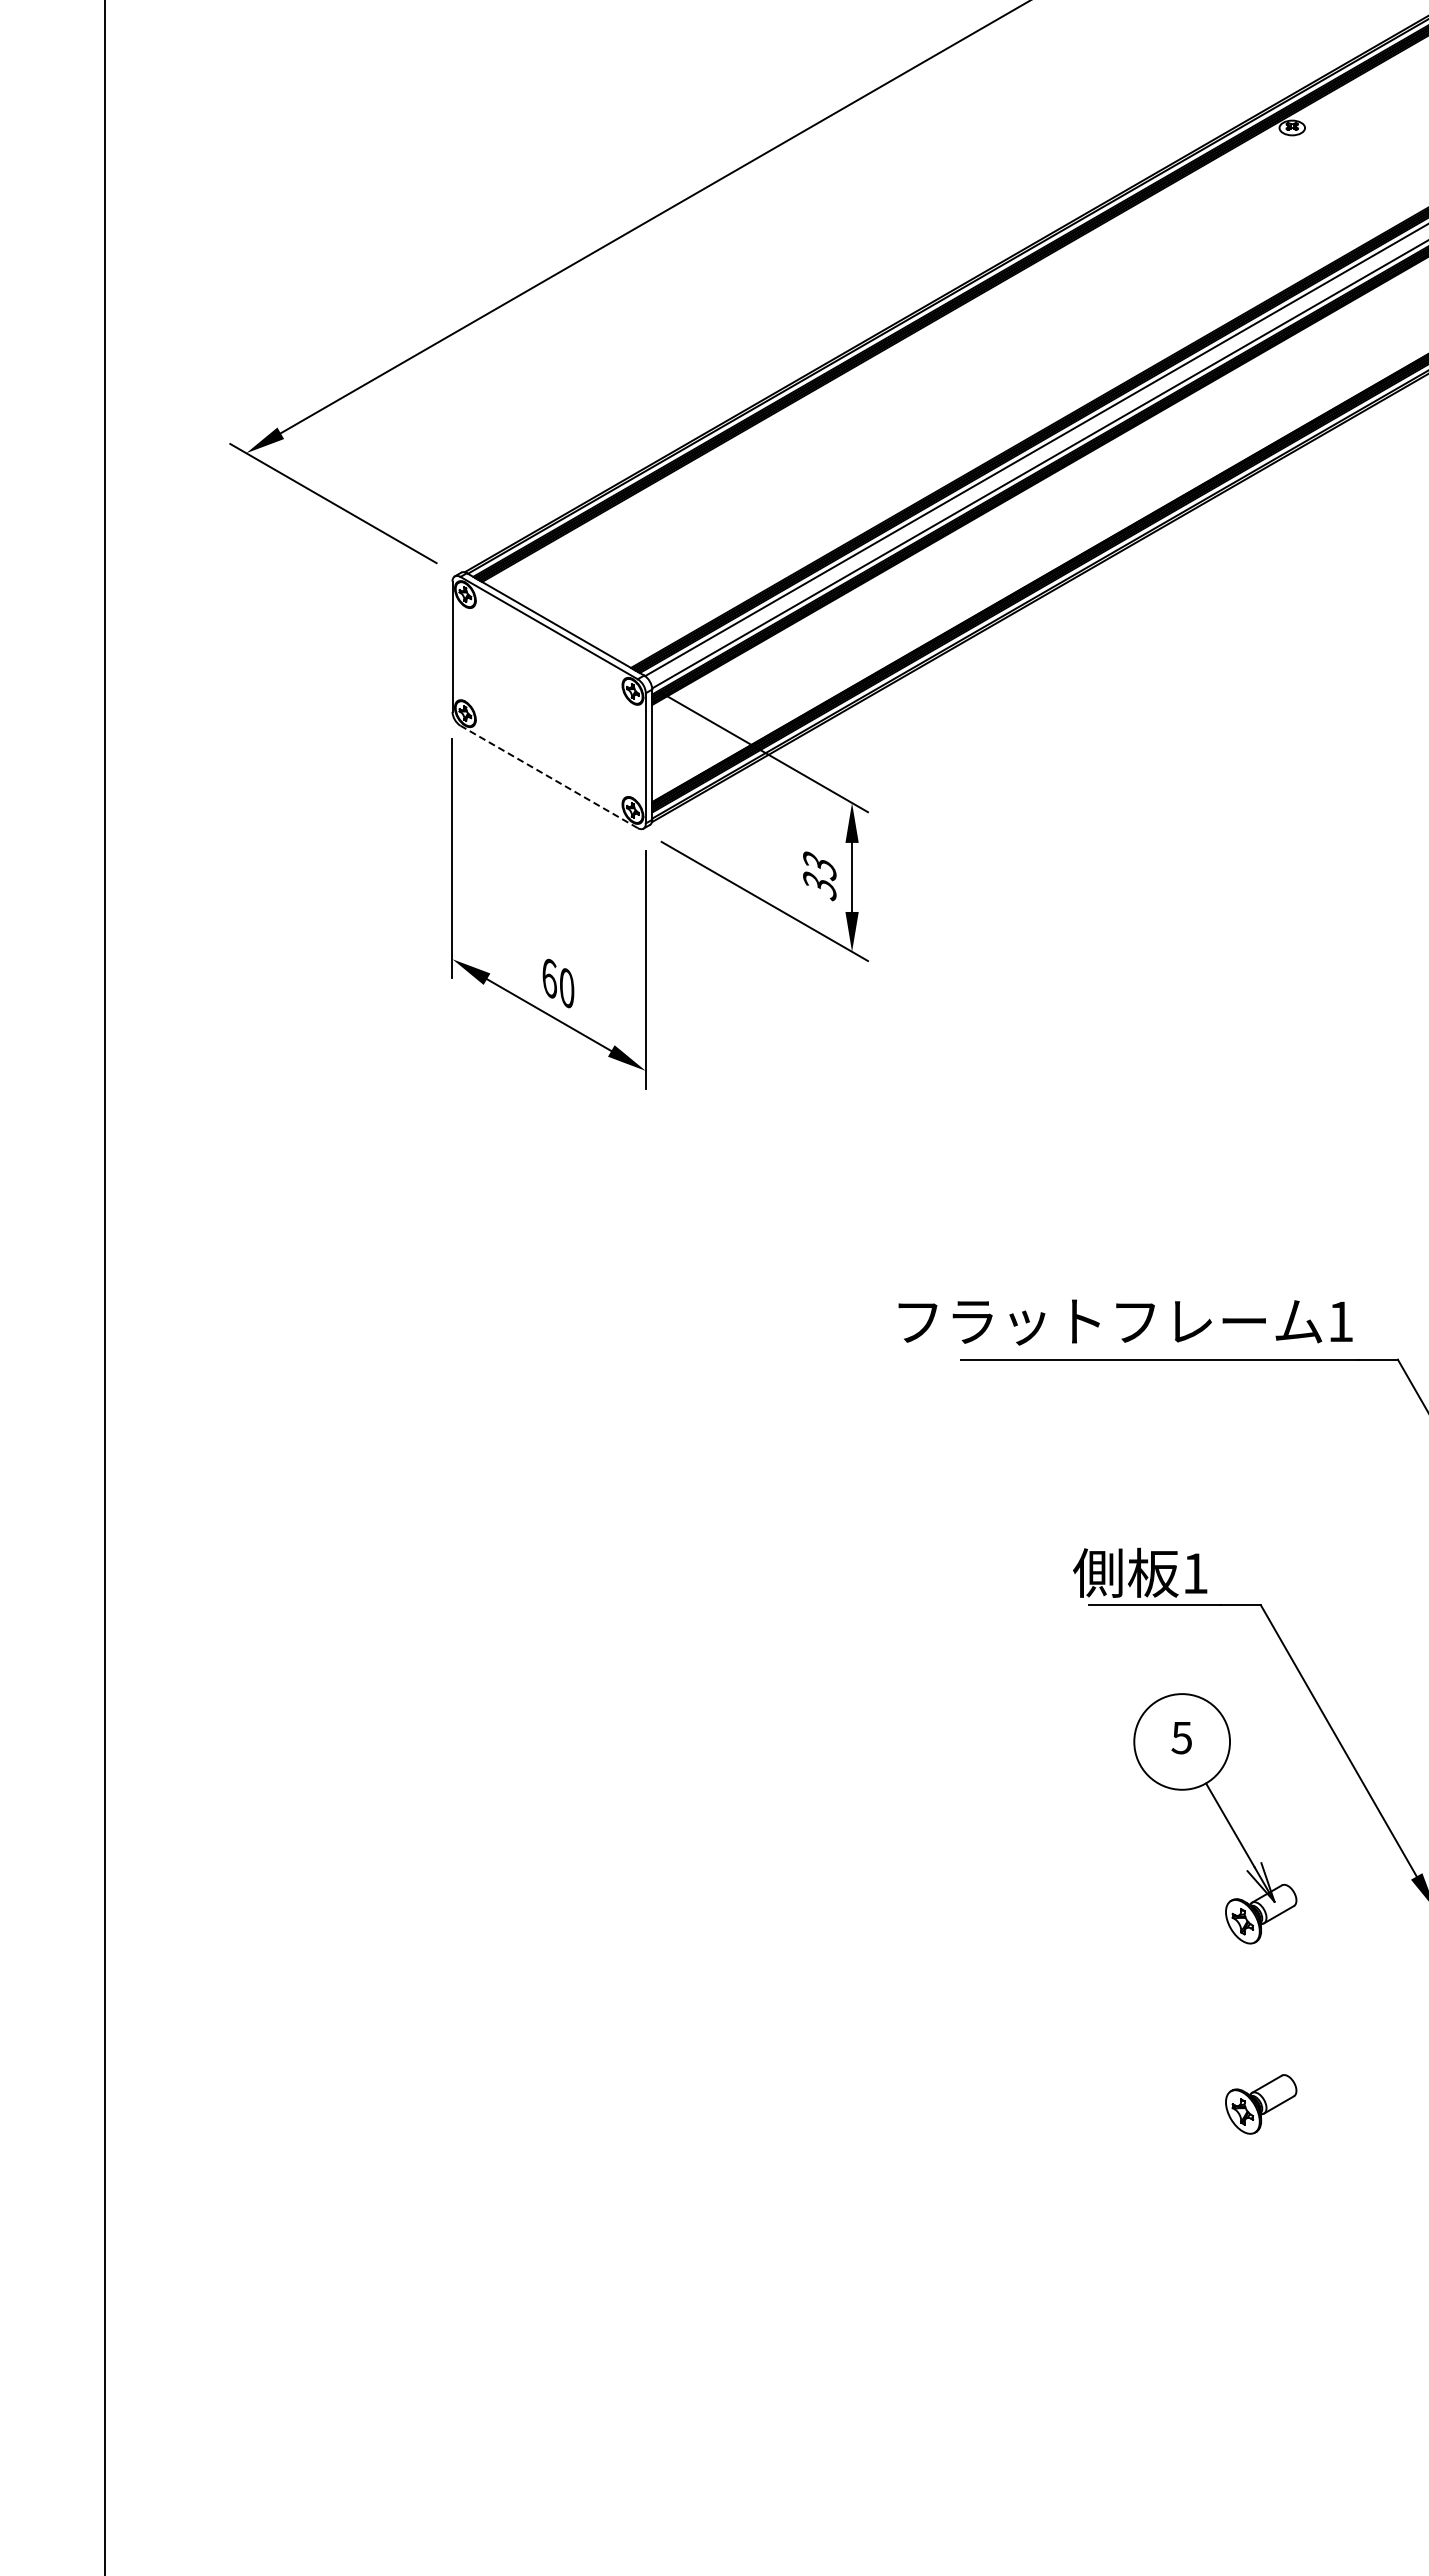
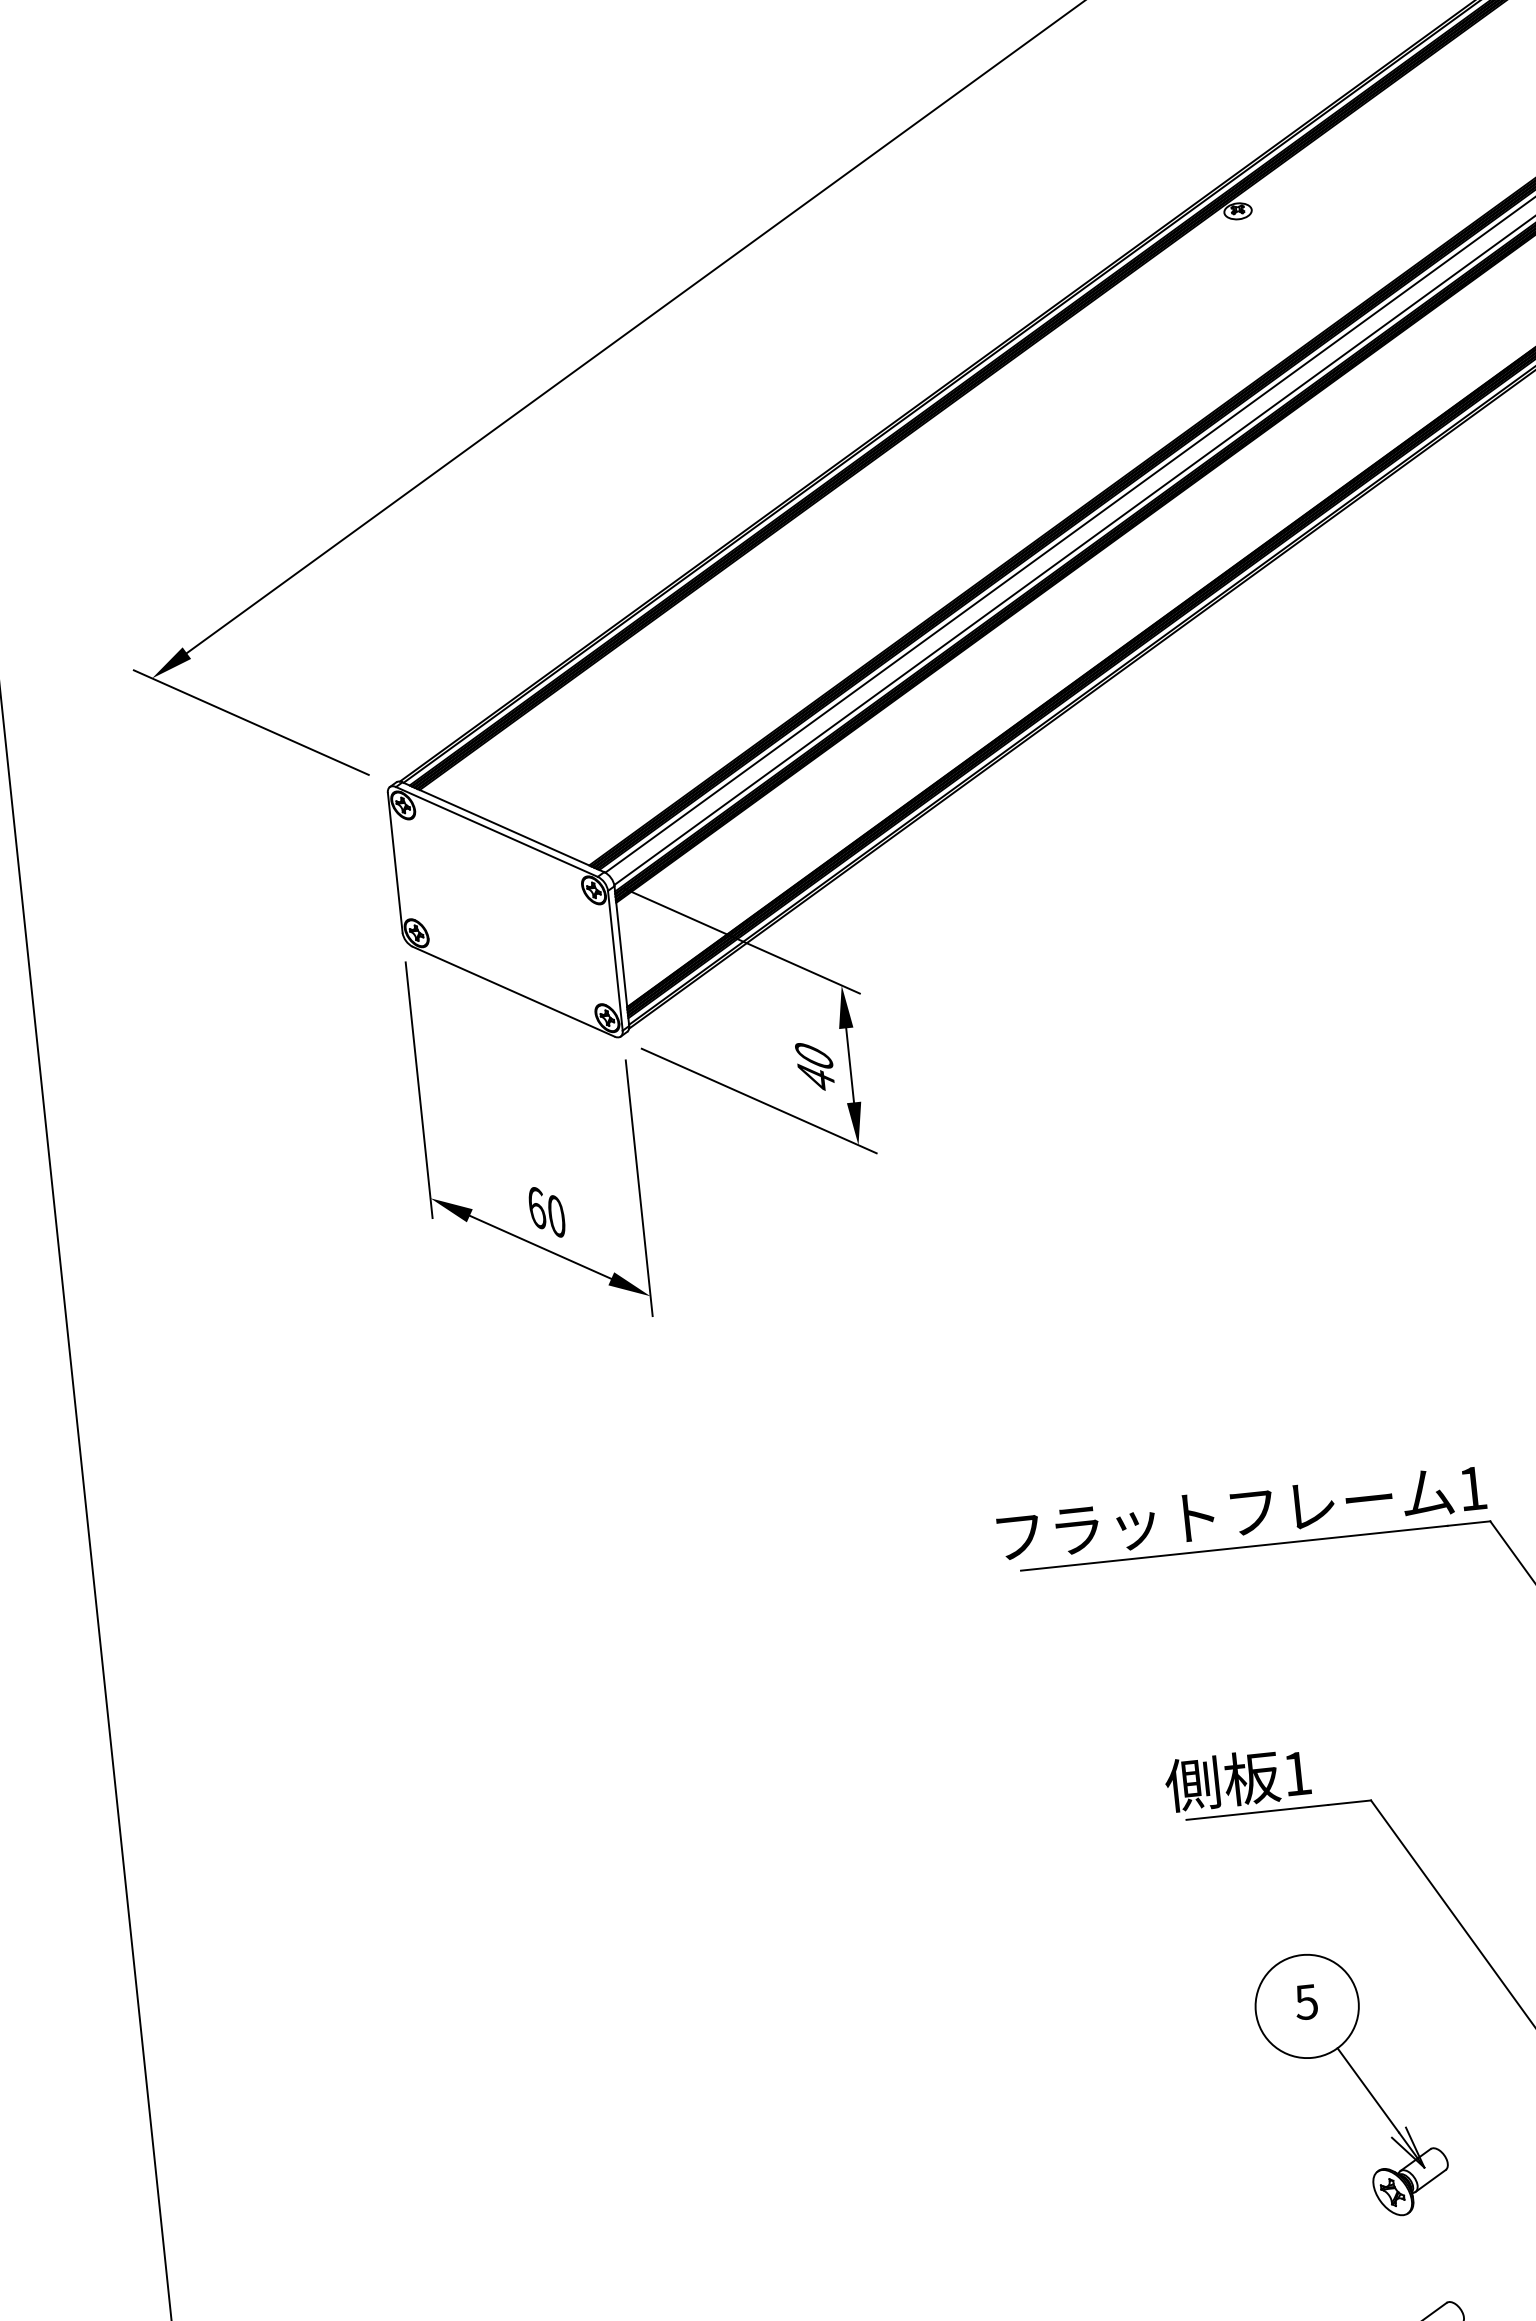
line: (548, 776) -> (512, 991), dashed -> solid
text: (819, 876) -> (815, 1068), 33 -> 40
text: (1125, 1322) -> (1241, 1513), moved
part: (1221, 1812) -> (1357, 2077), moved

